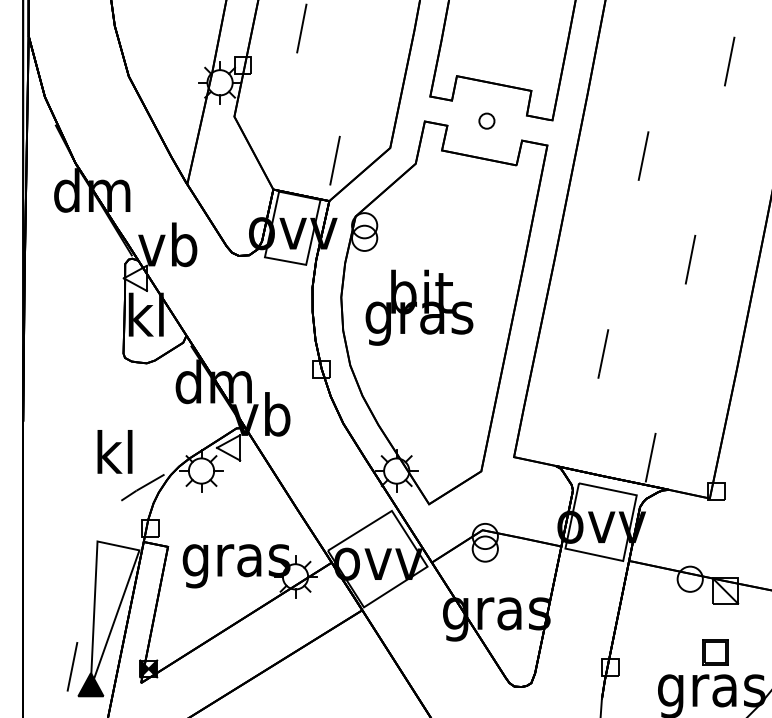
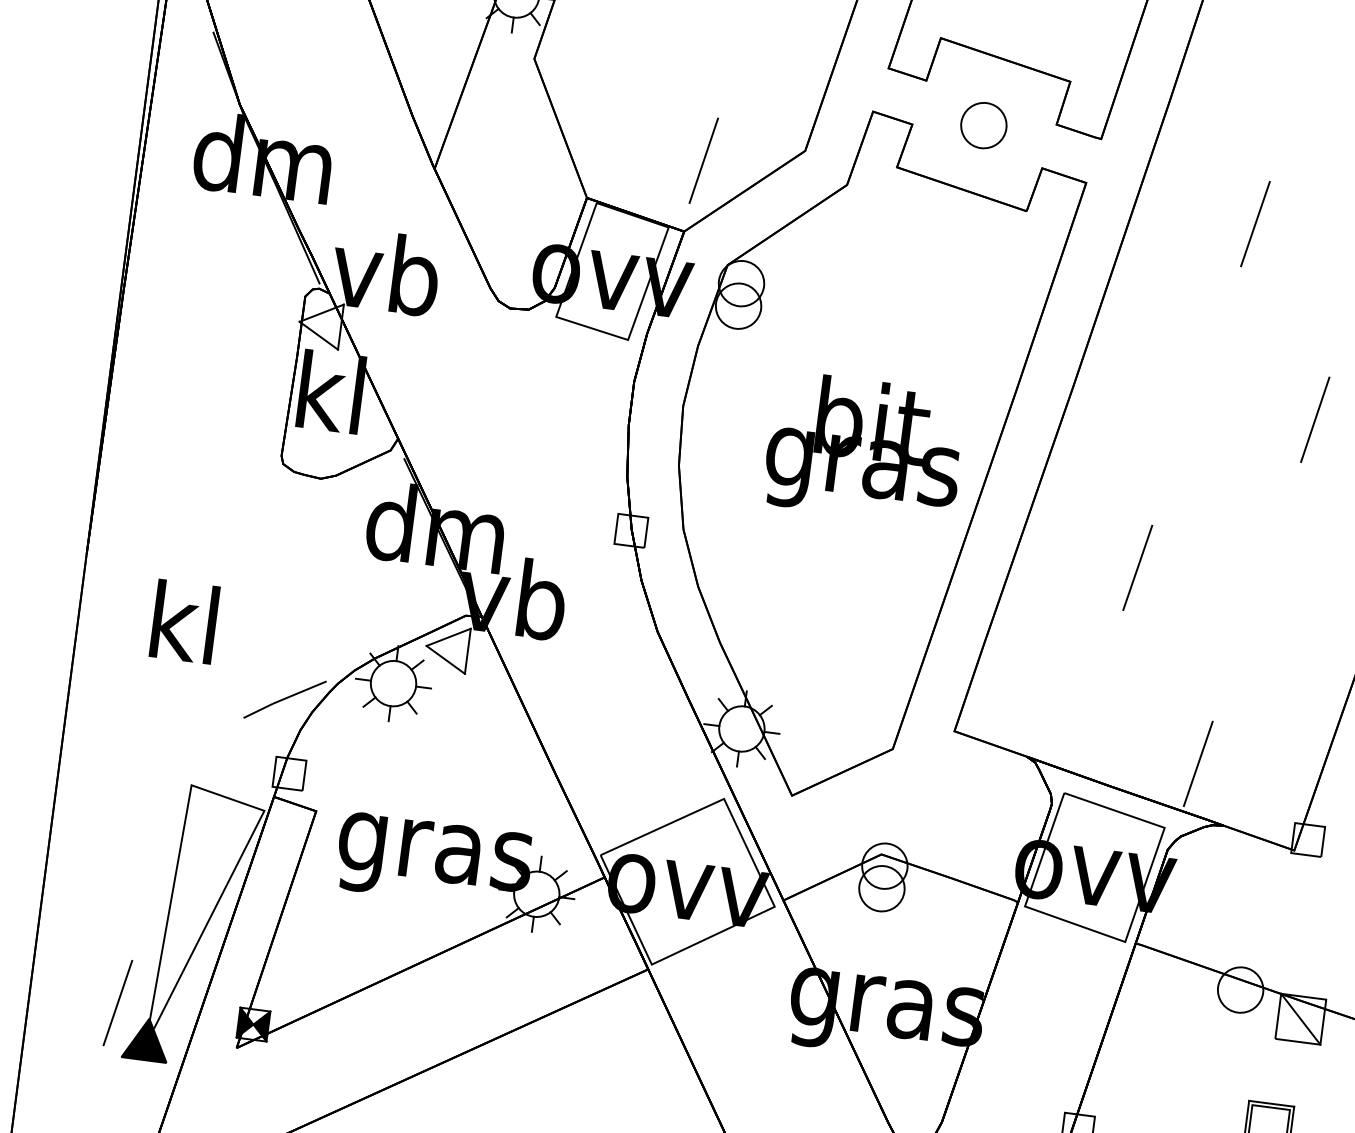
part: (486, 120) -> (983, 124), size x1.67
text: (419, 307) -> (865, 448), moved
text: (114, 451) -> (183, 620), moved

